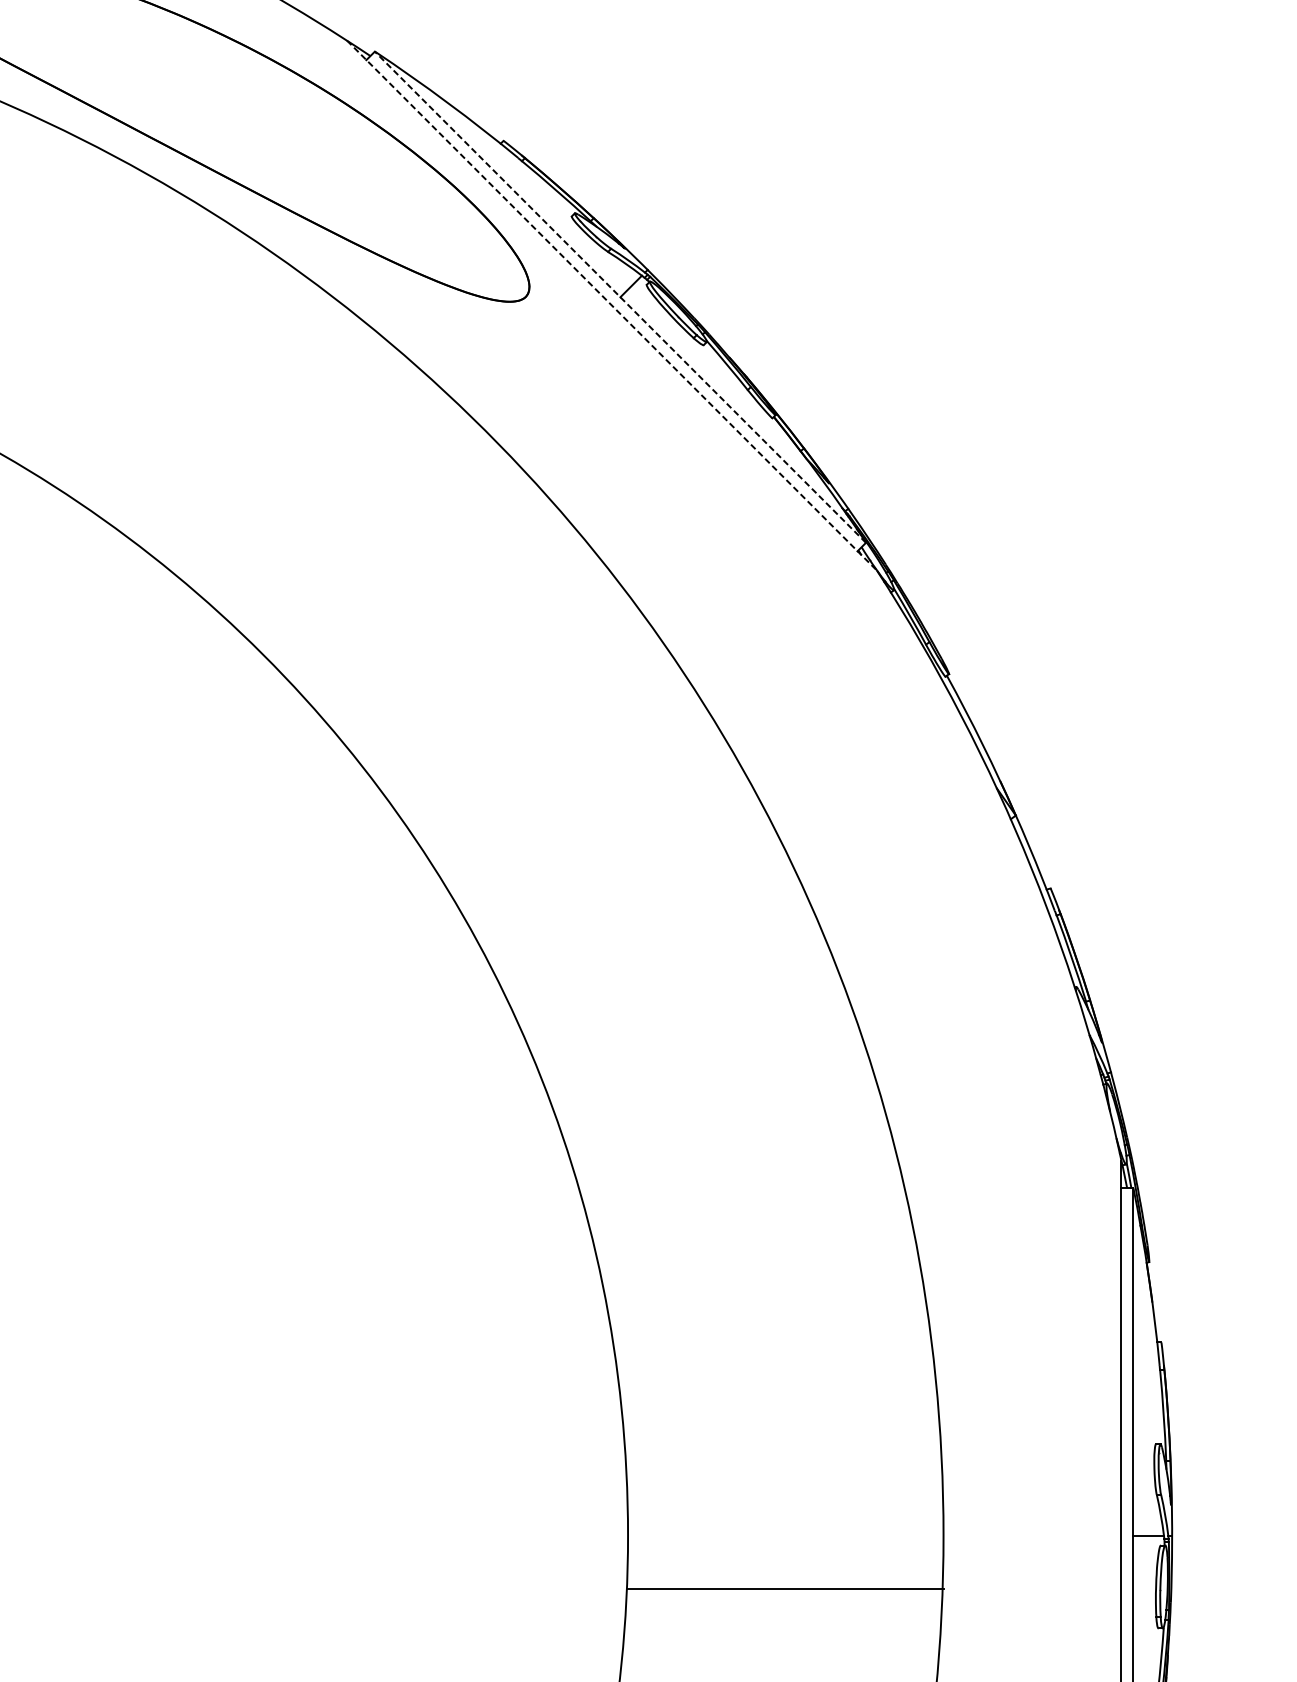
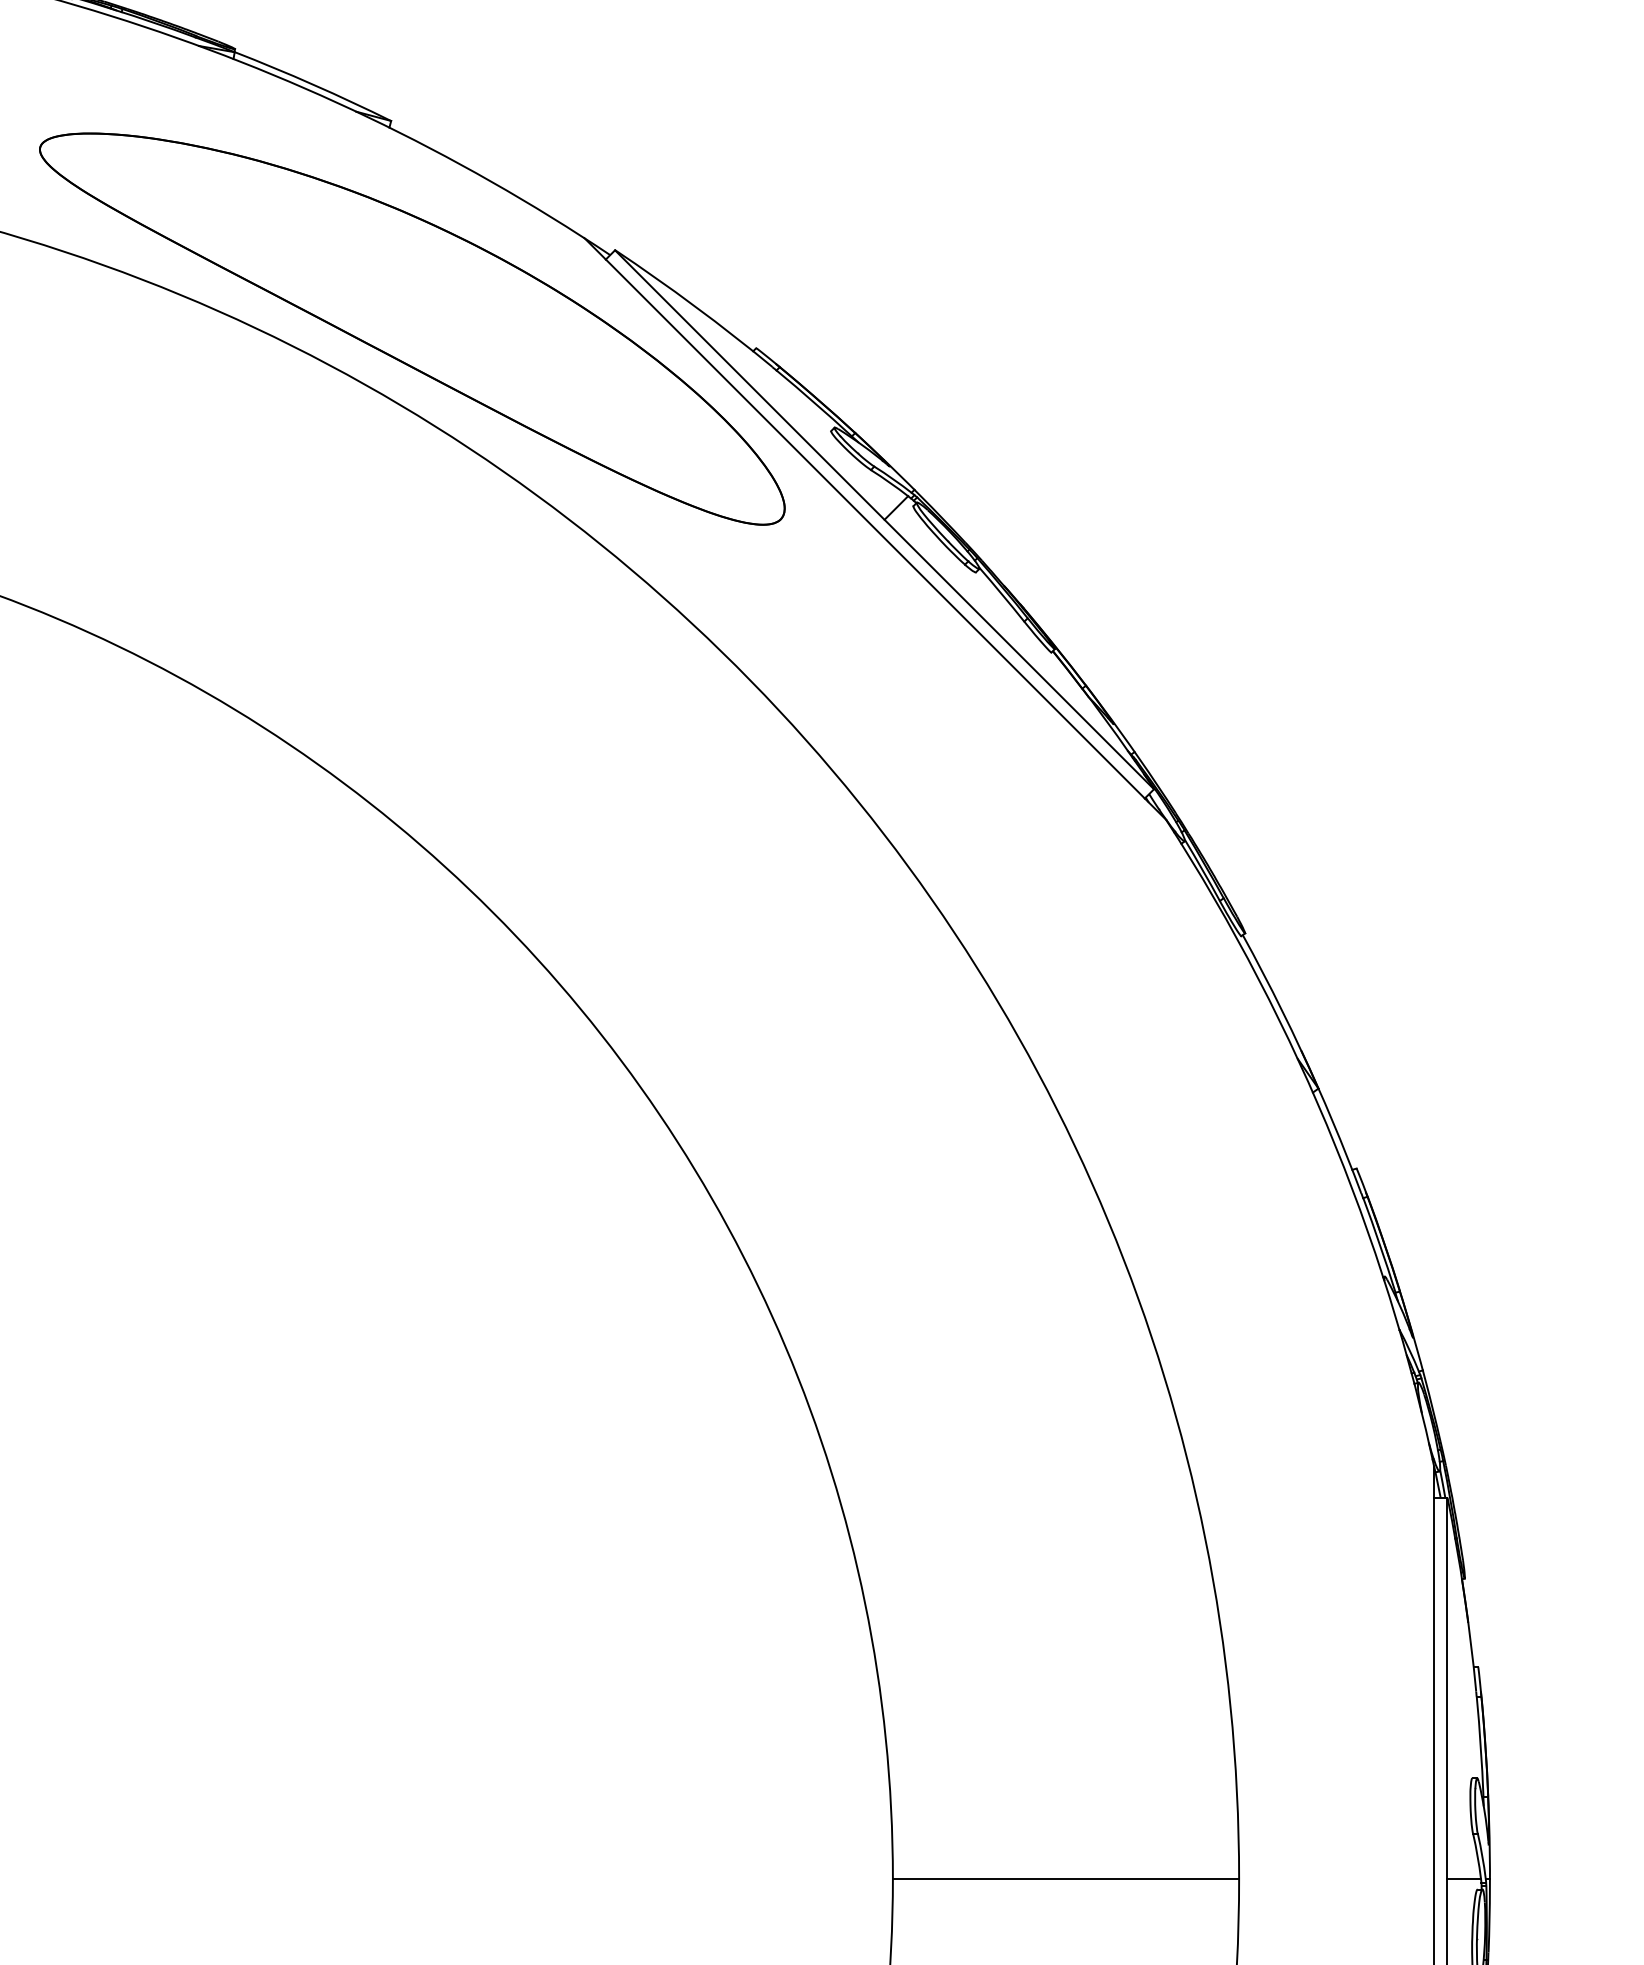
line: (620, 296) -> (884, 519), dashed -> solid
line: (612, 306) -> (875, 529), dashed -> solid
line: (785, 1588) -> (1065, 1878), moved

